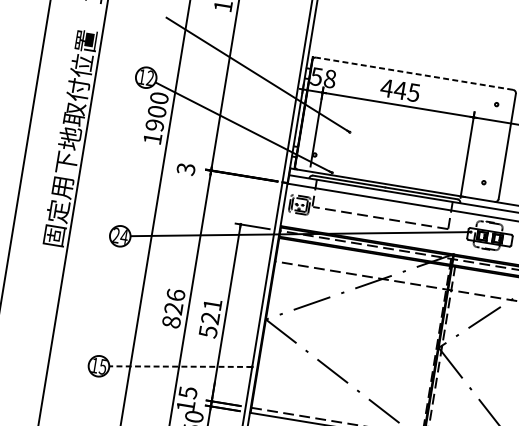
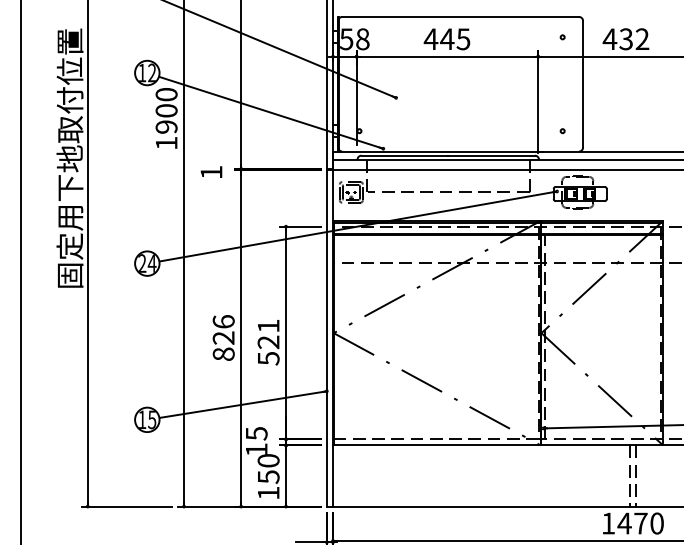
line: (414, 73) -> (460, 16), dashed -> solid
text: (186, 169) -> (211, 172), 3 -> 1
line: (181, 366) -> (243, 404), dashed -> solid

